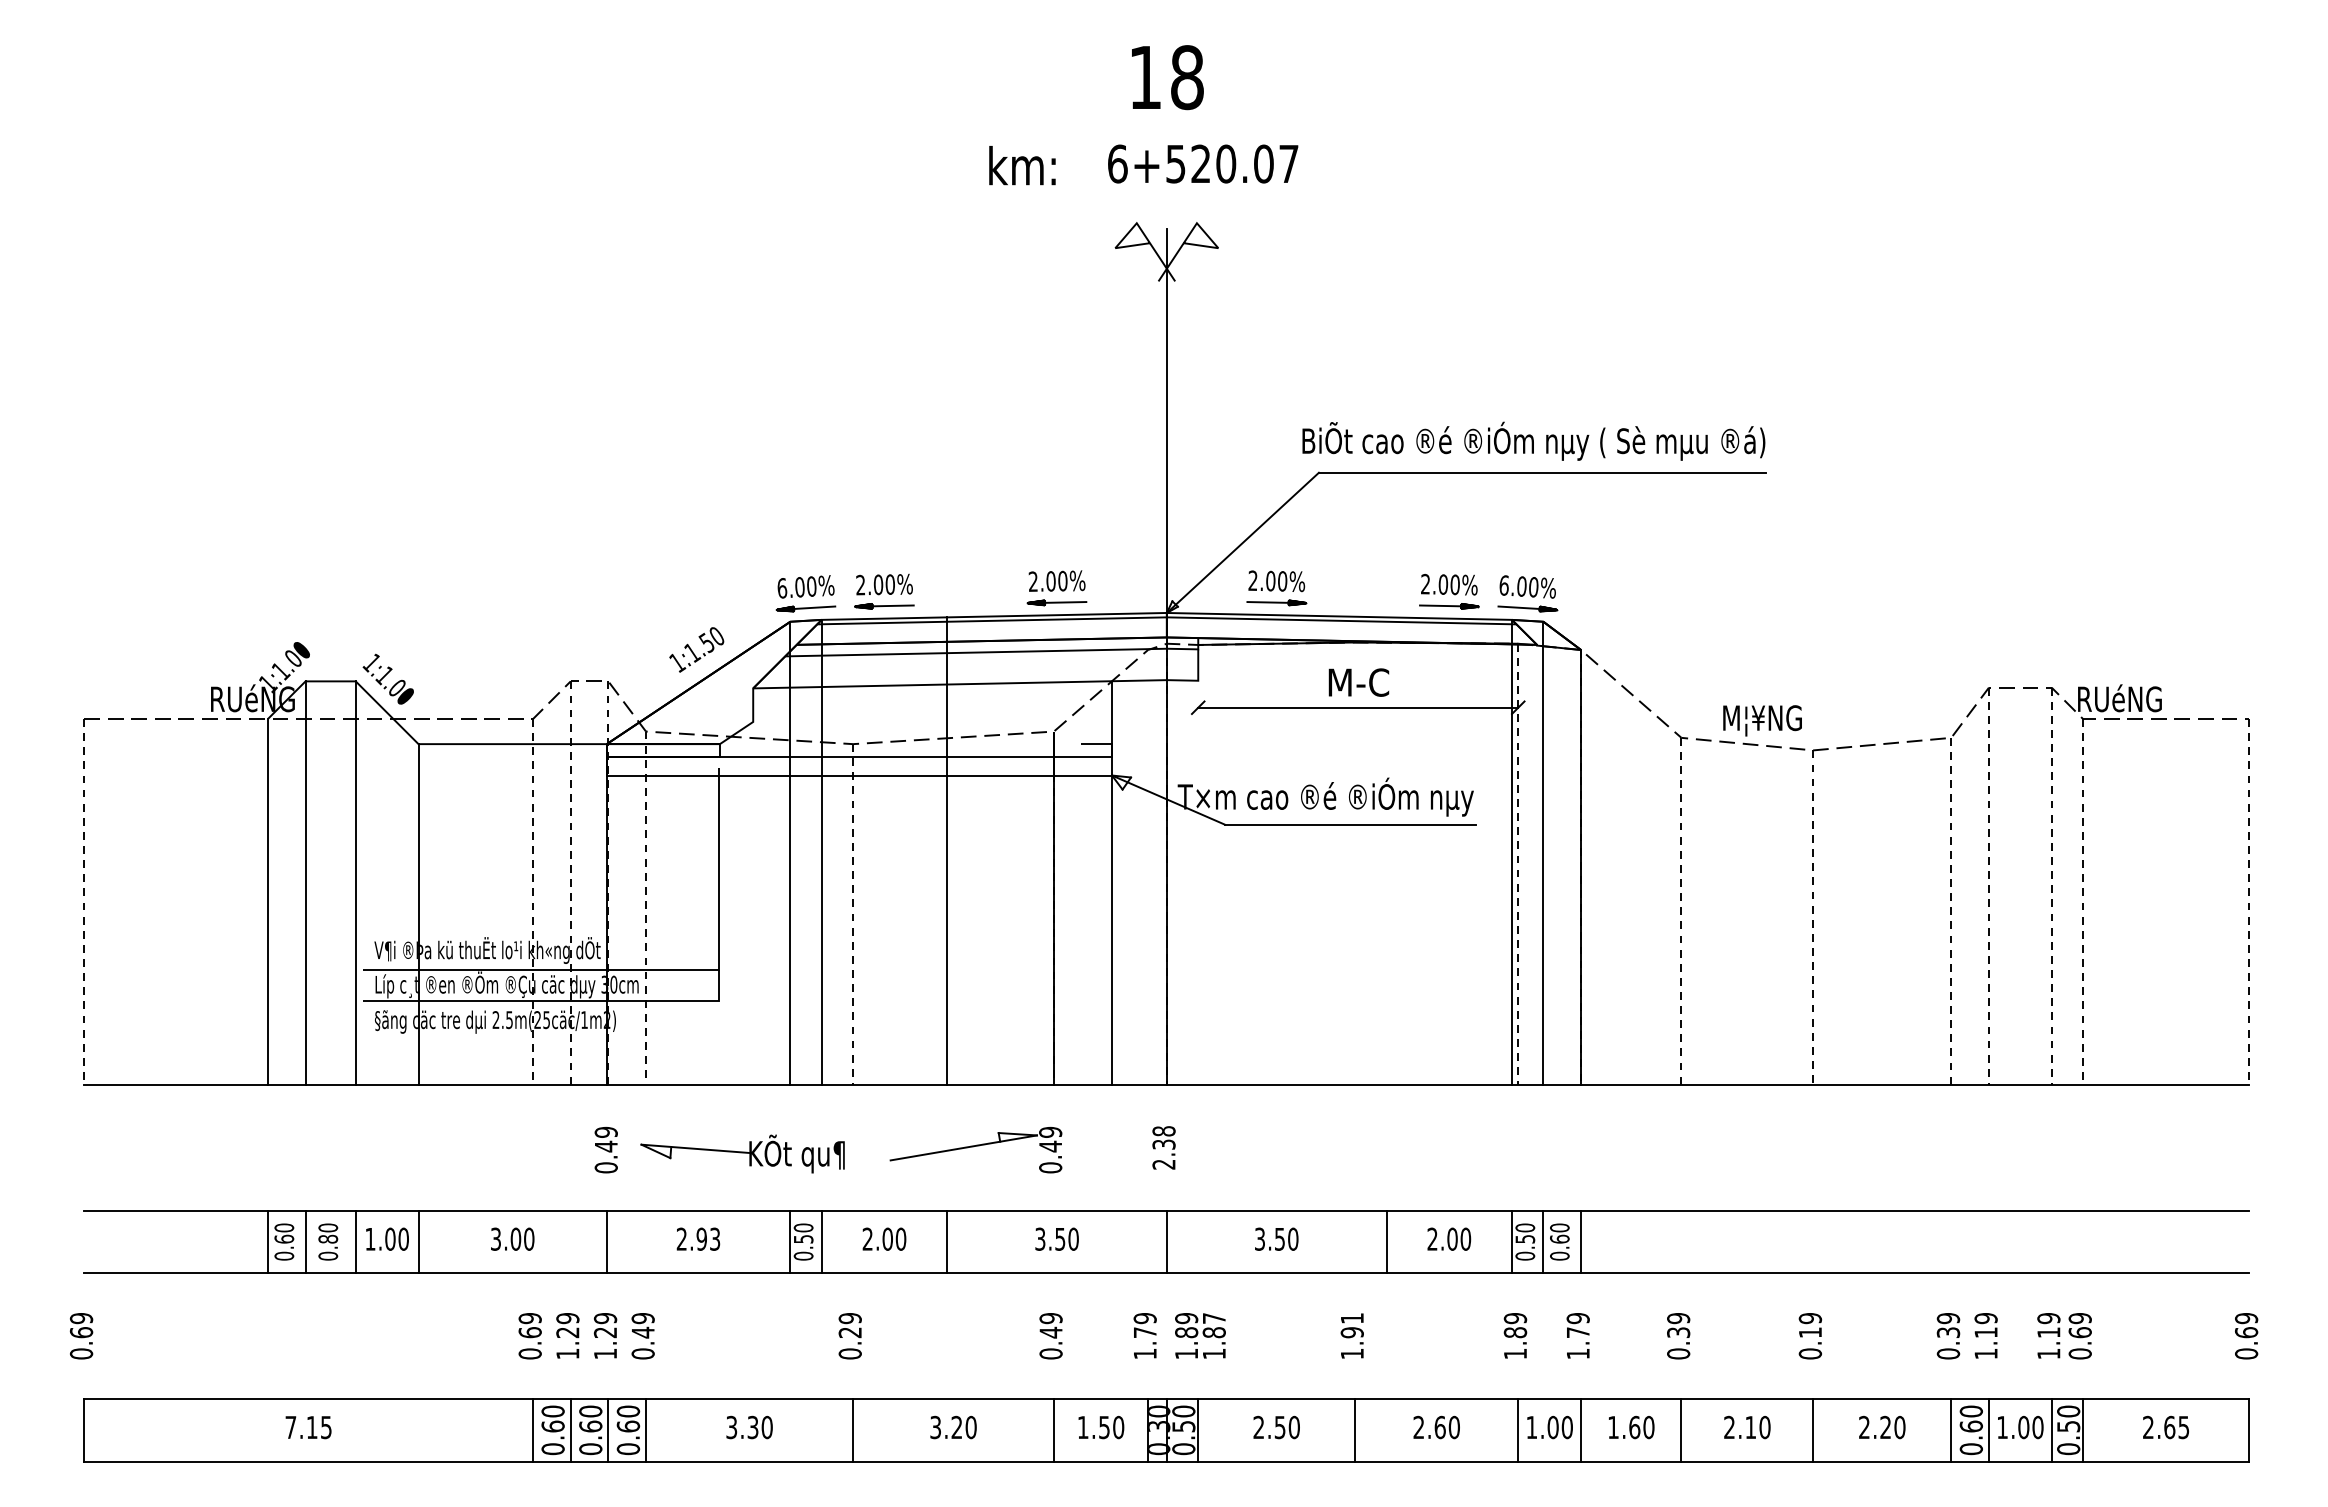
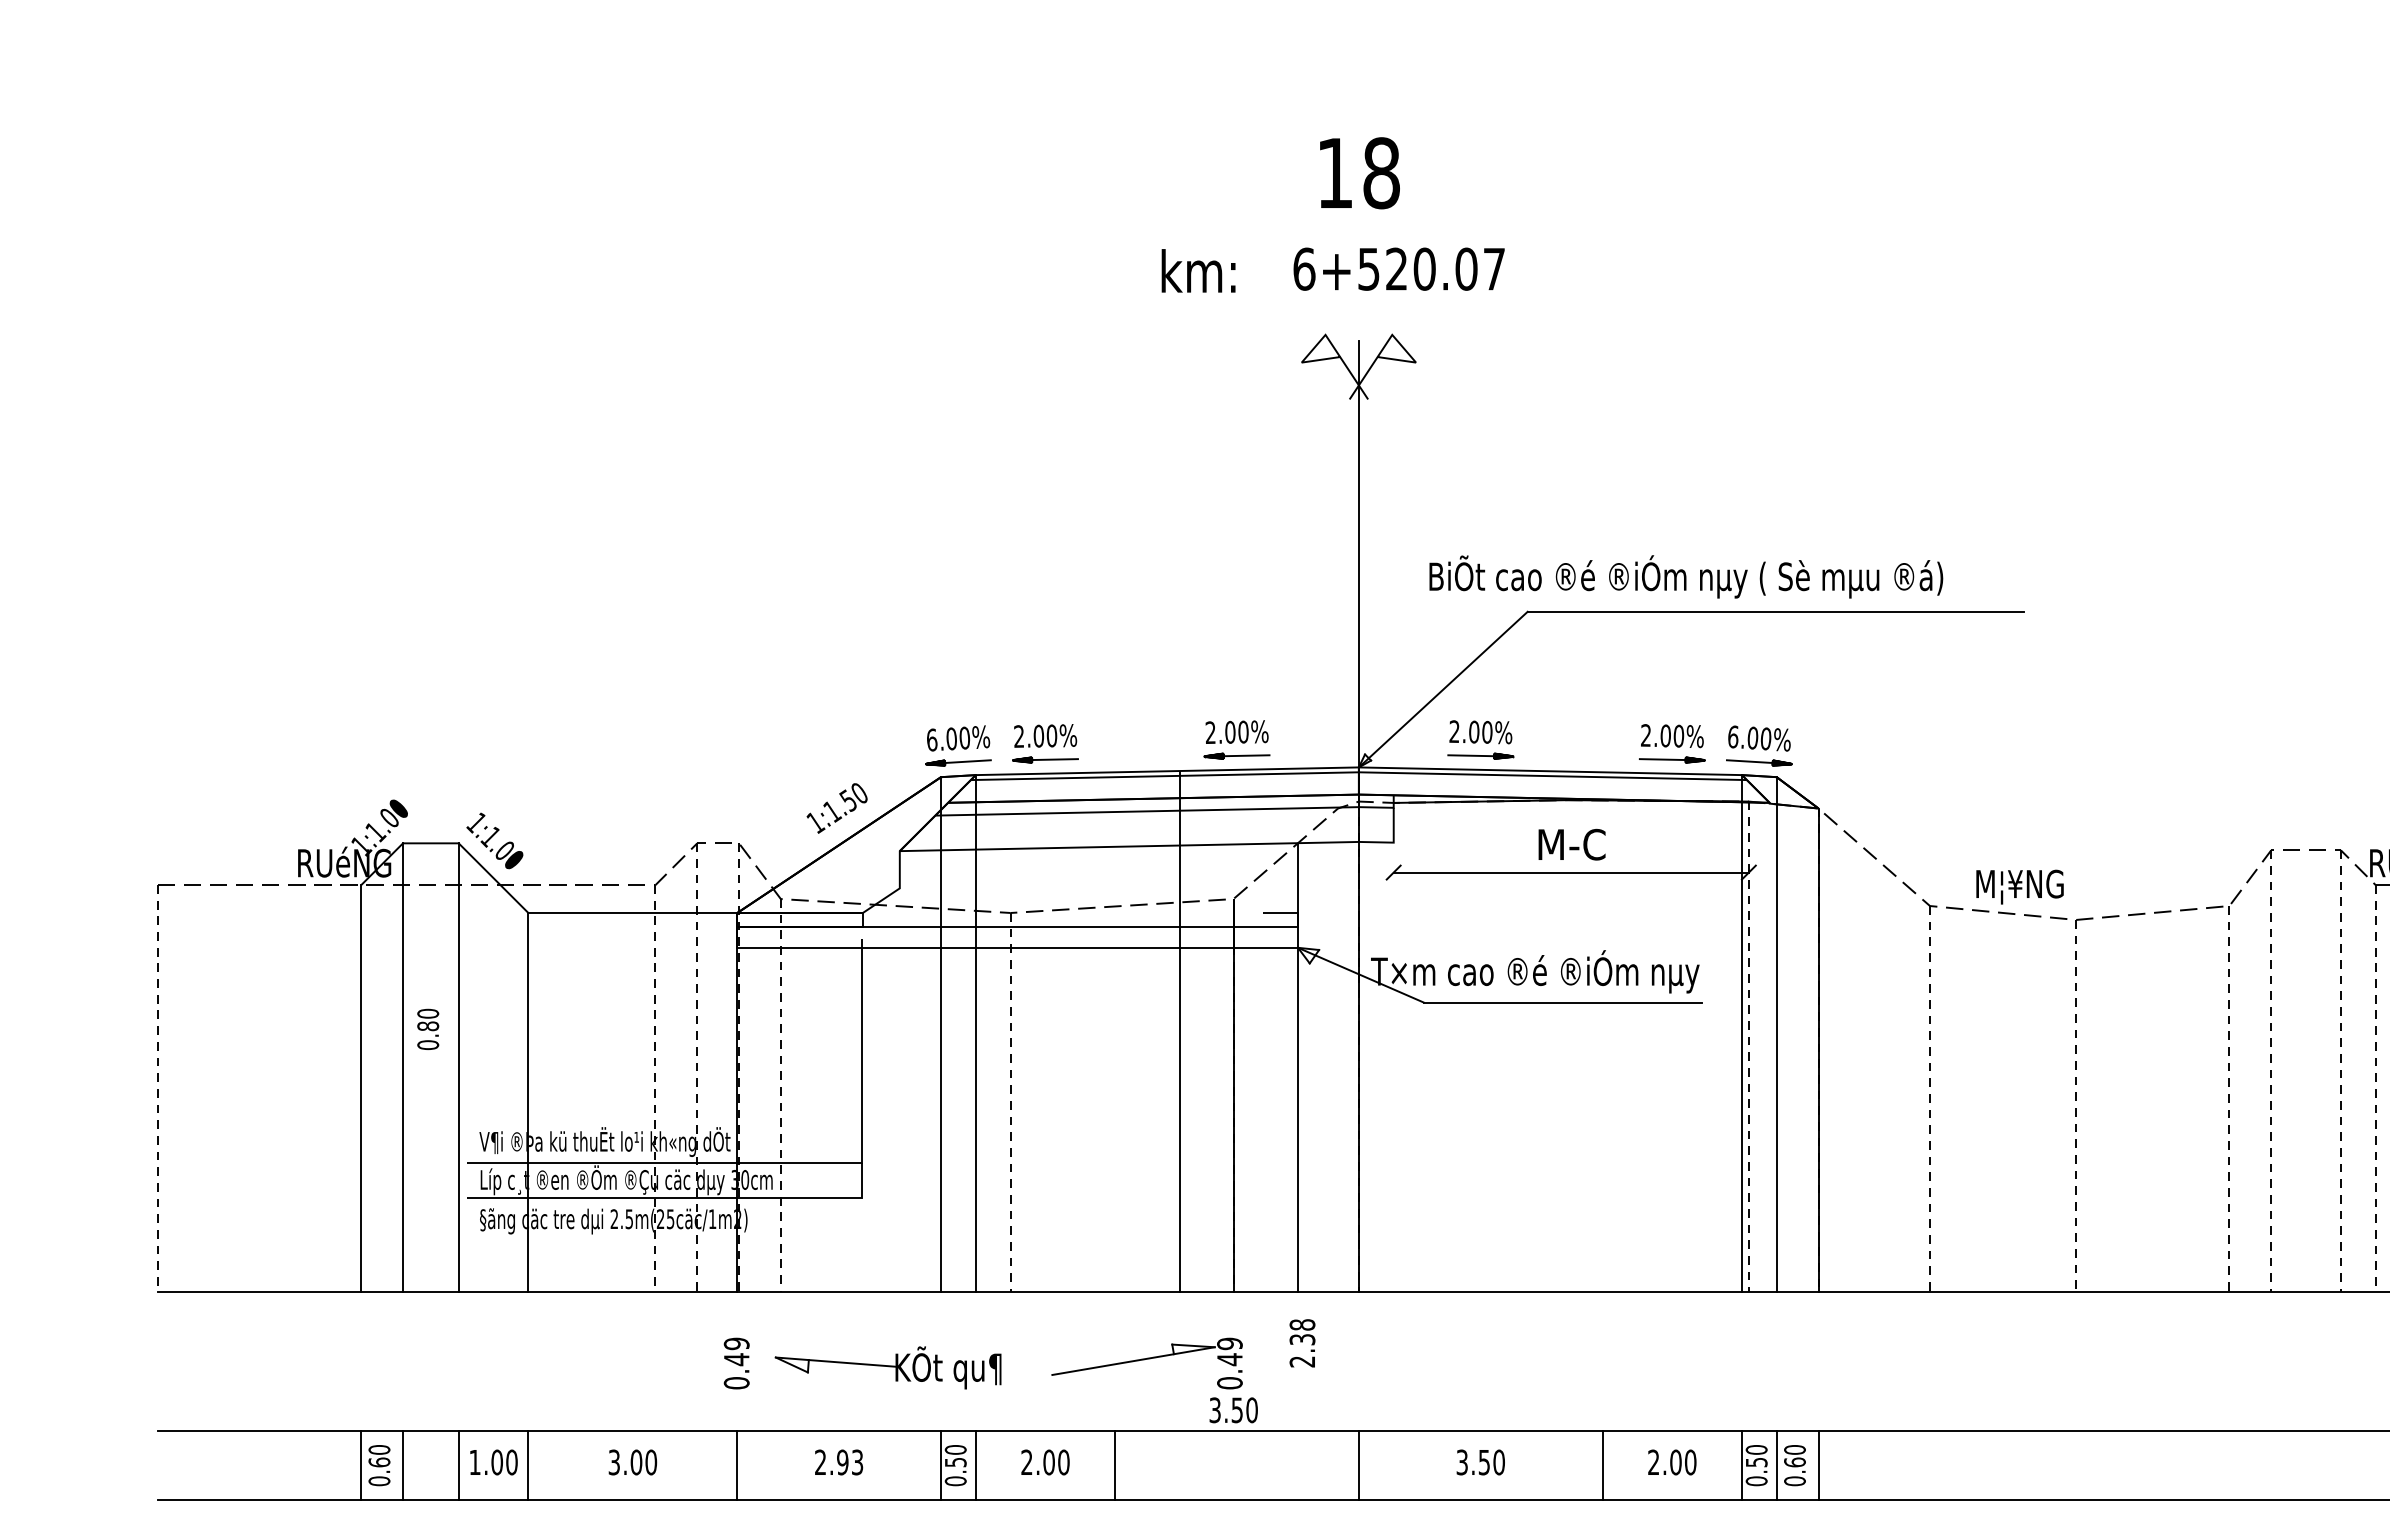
text: (1533, 440) -> (1685, 576), moved
line: (947, 851) -> (1179, 1032), moved
text: (1163, 1147) -> (1301, 1342), moved
text: (1056, 1238) -> (1233, 1409), moved
text: (328, 1241) -> (428, 1028), moved

